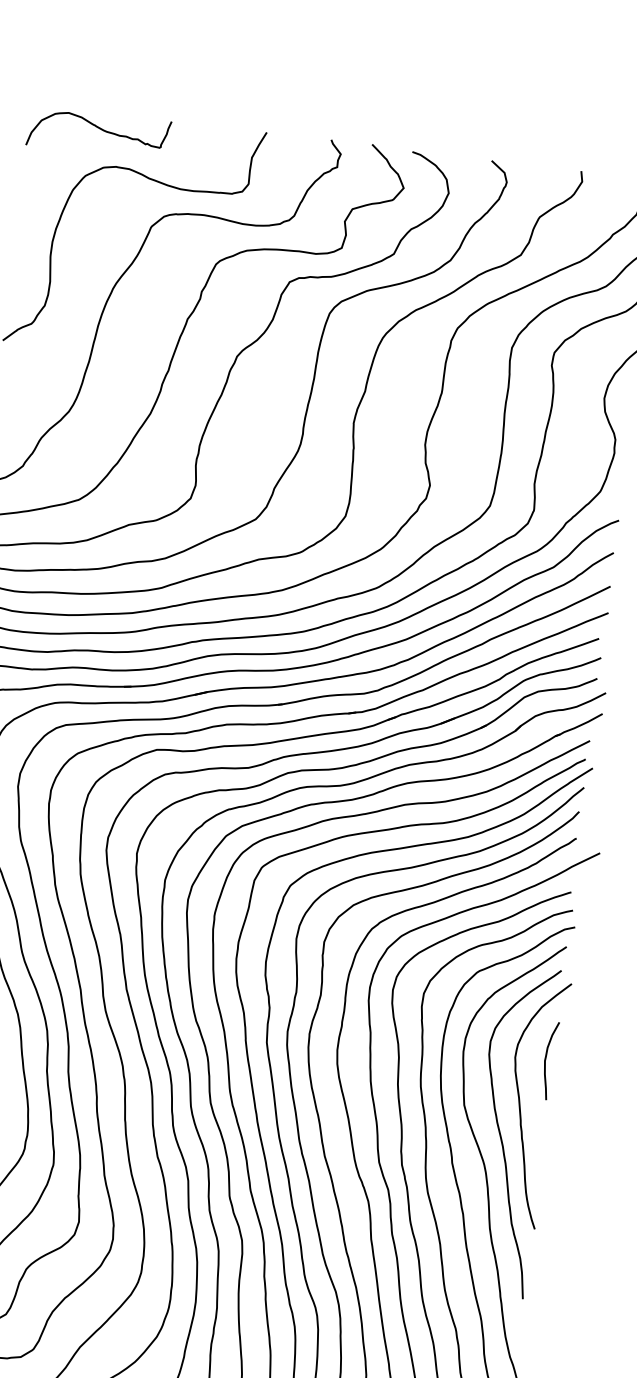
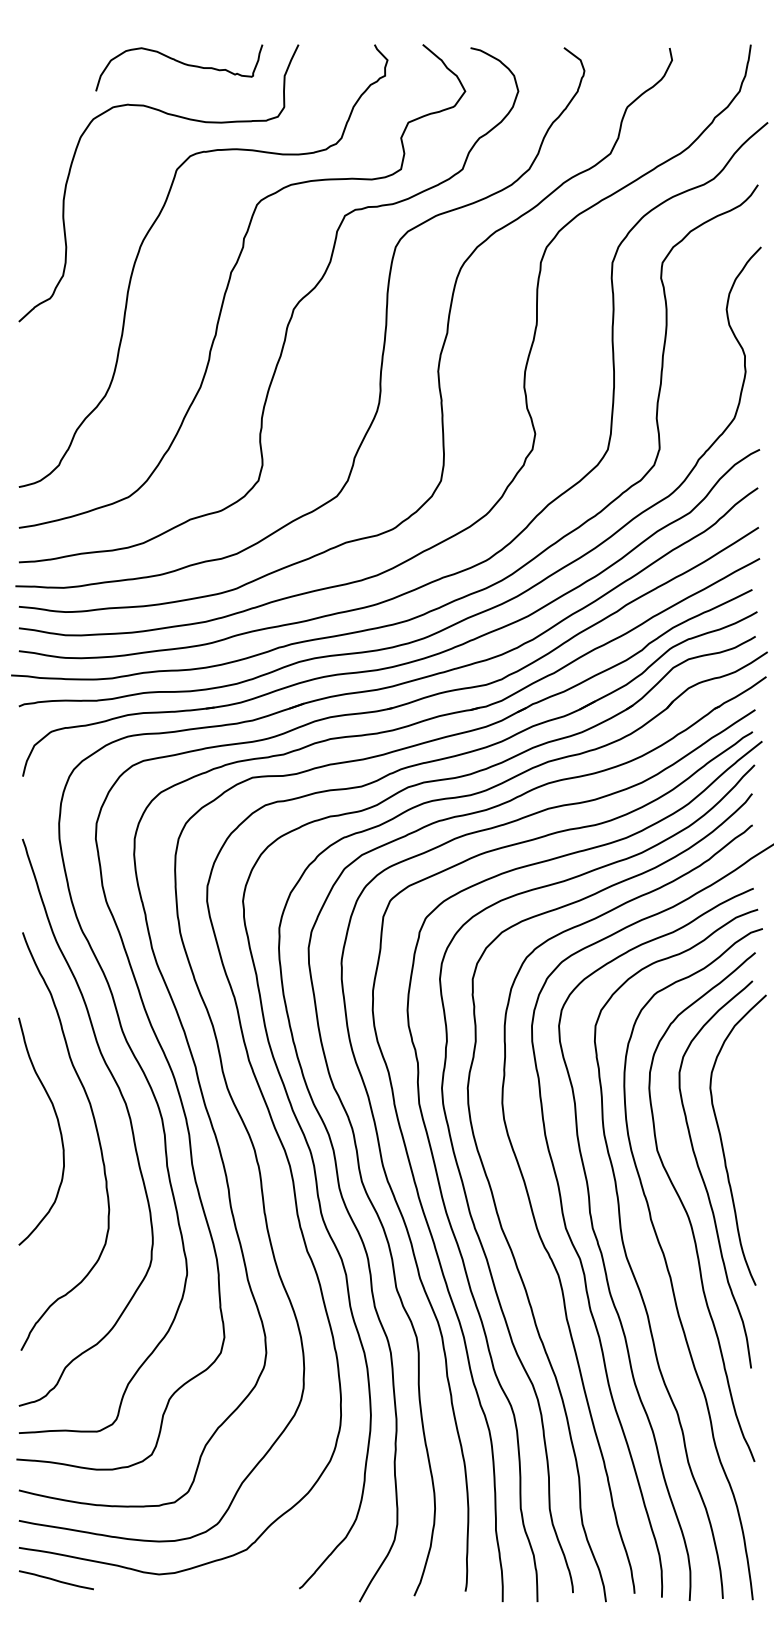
curve: (100, 129) -> (180, 63), moved
curve: (546, 1060) -> (746, 1087), removed

